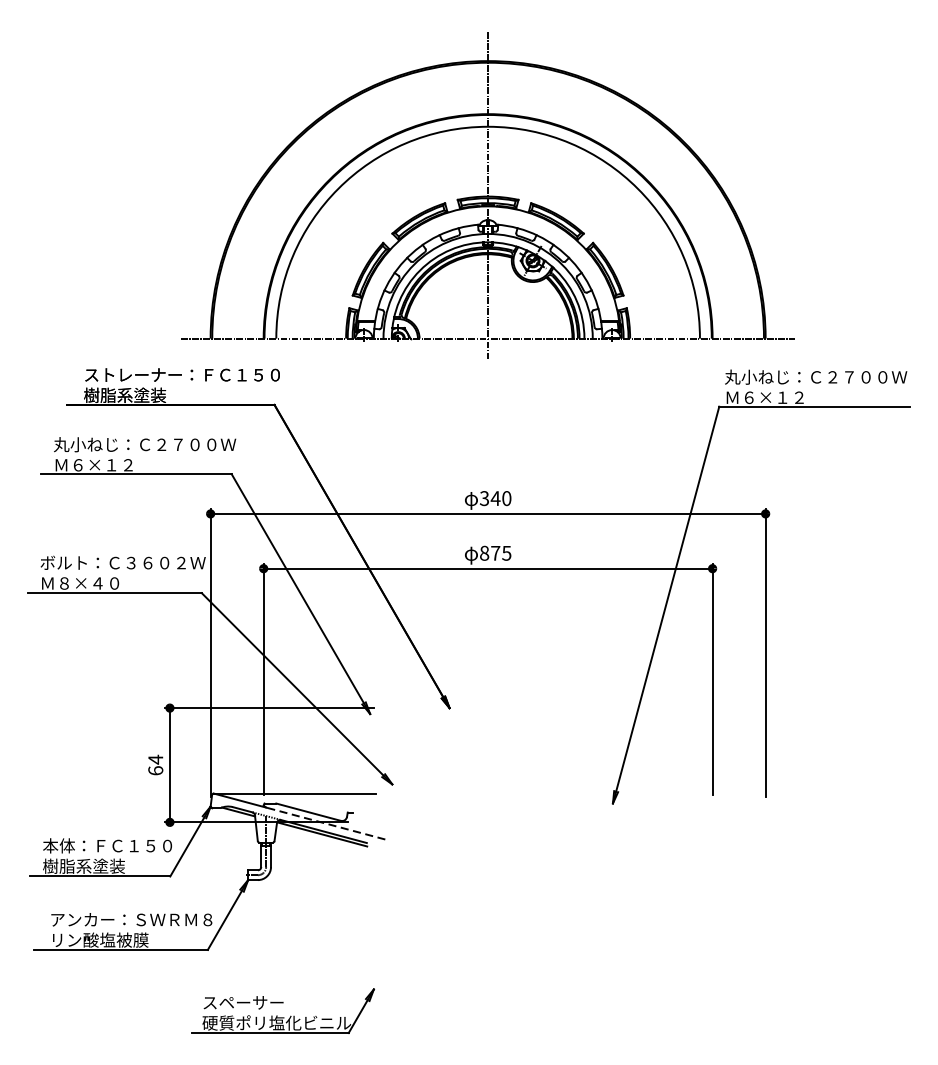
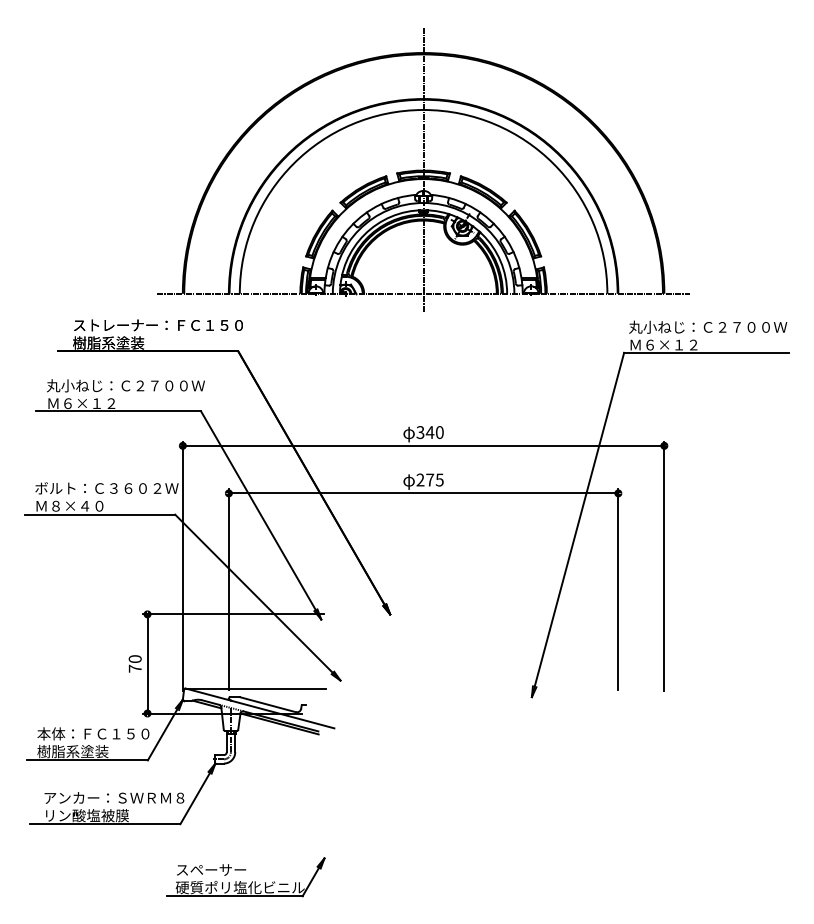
text: (484, 552) -> (420, 479), 875 -> 275
text: (154, 764) -> (134, 663), 64 -> 70
line: (325, 823) -> (282, 714), dashed -> solid

